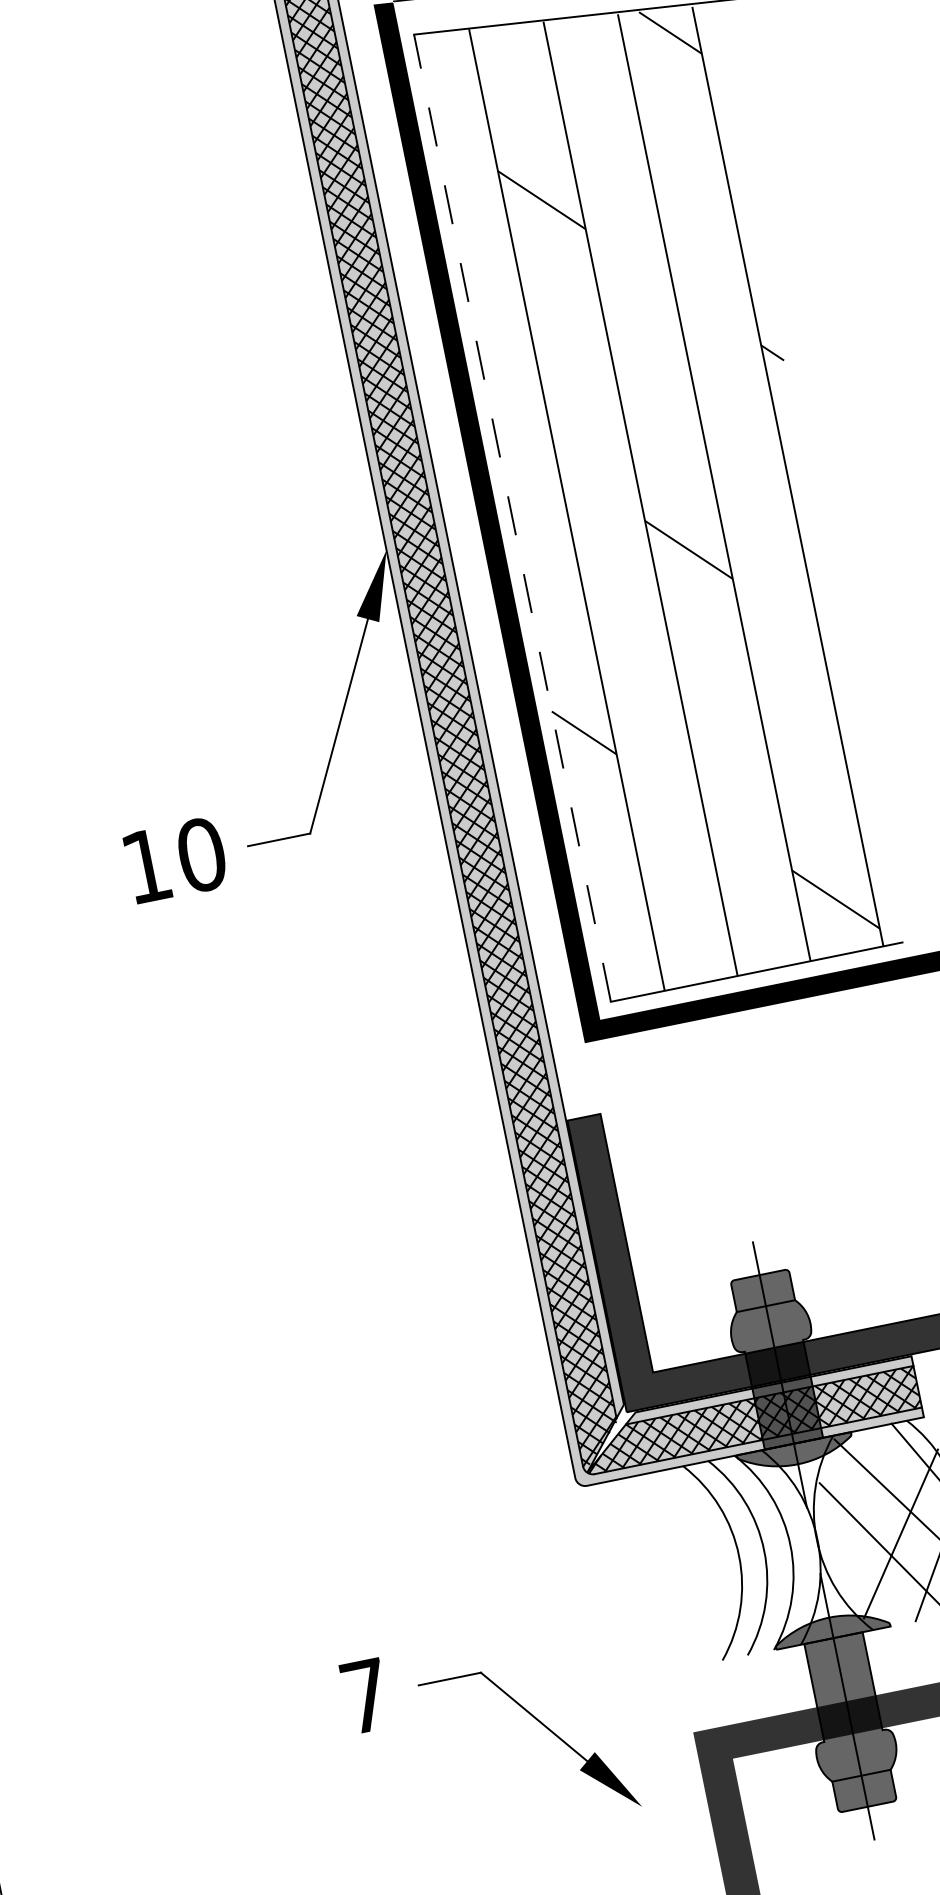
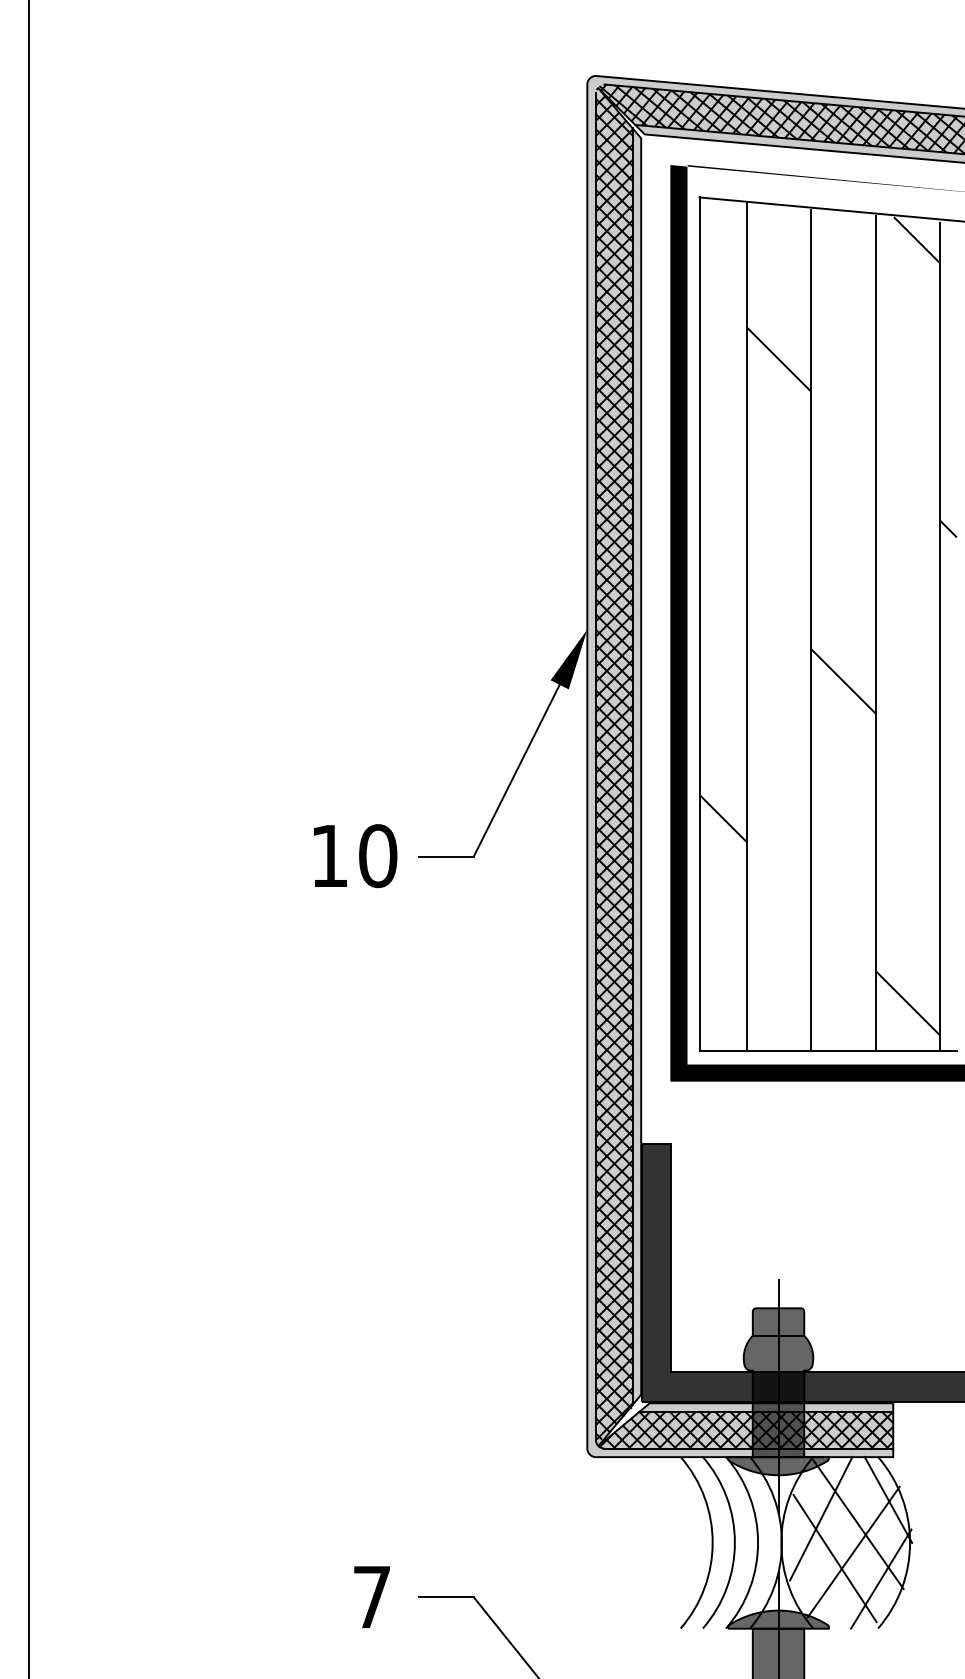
line: (512, 518) -> (699, 624), dashed -> solid
line: (856, 1503) -> (821, 1518), added

